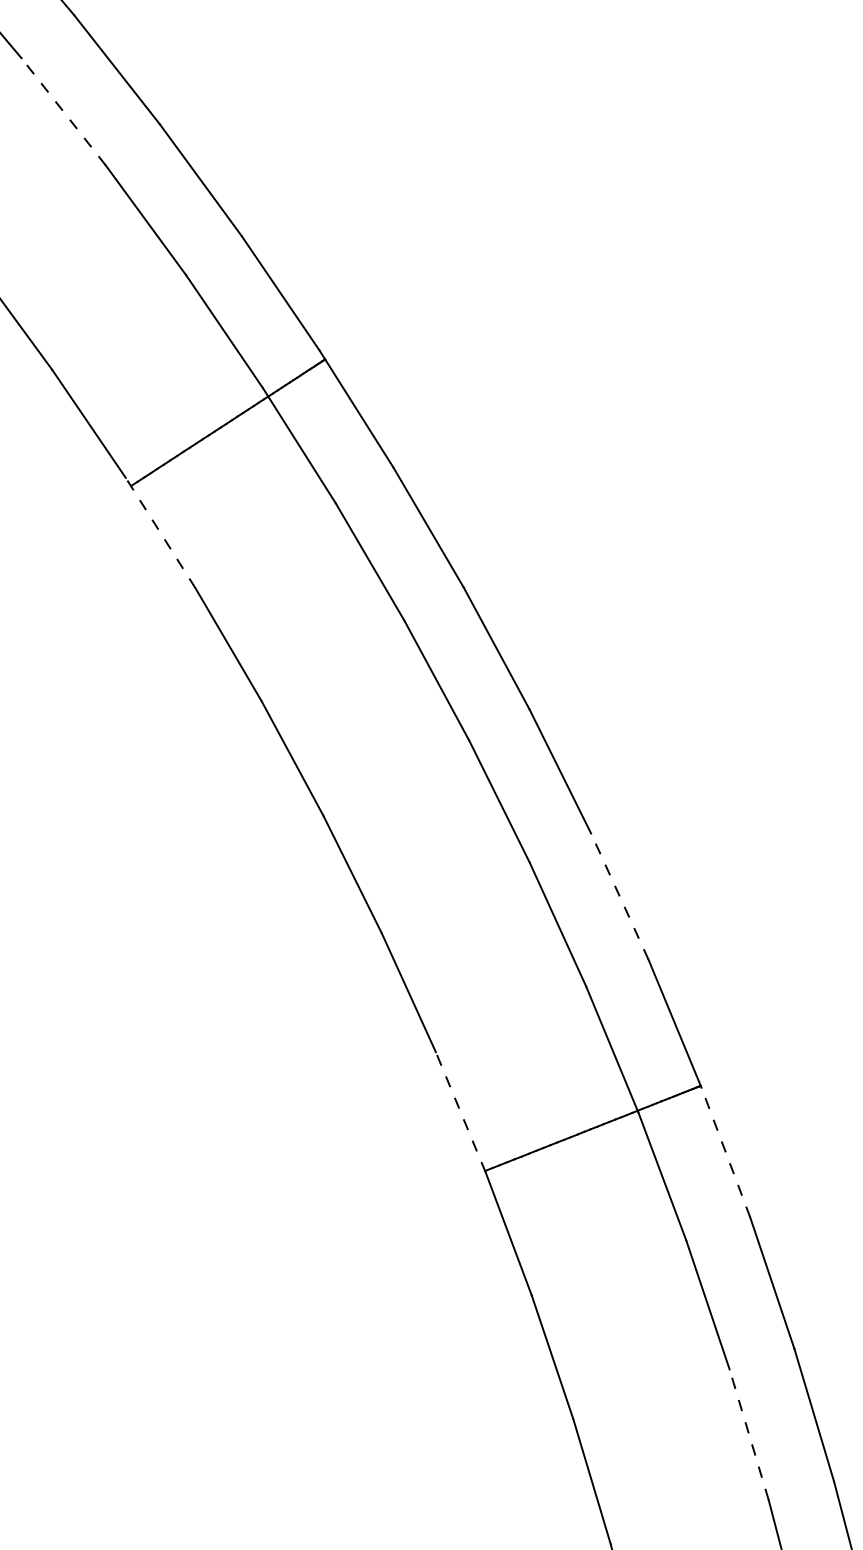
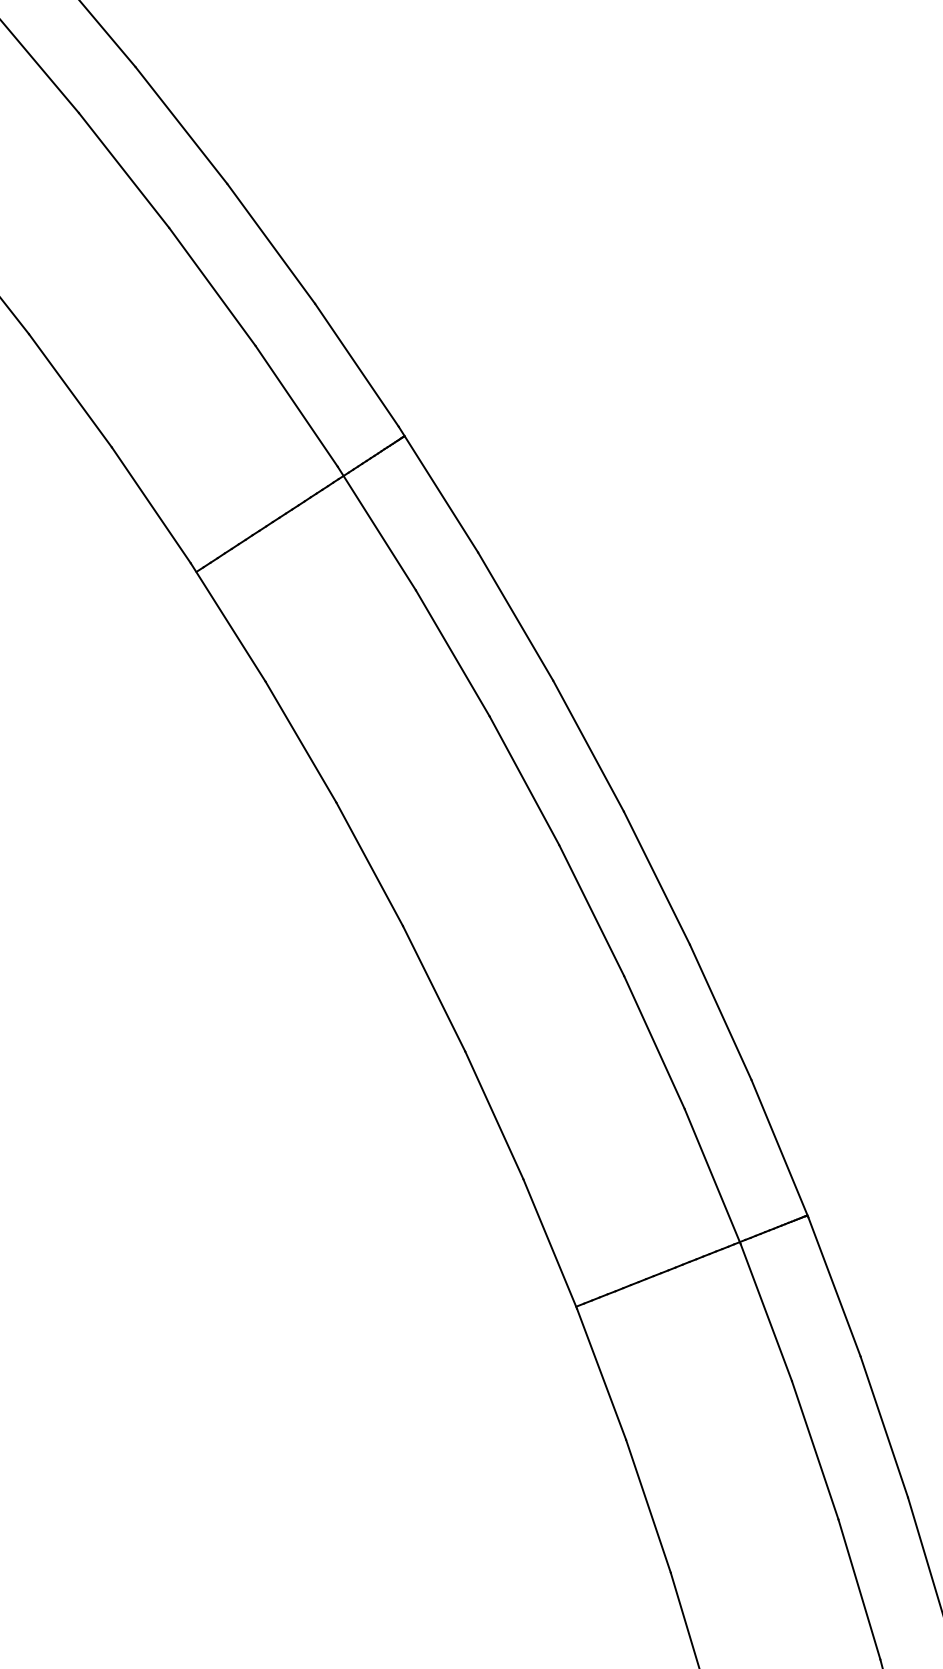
line: (63, 111) -> (123, 170), dashed -> solid
line: (160, 533) -> (227, 622), dashed -> solid
line: (619, 895) -> (720, 1011), dashed -> solid
line: (461, 1112) -> (550, 1243), dashed -> solid
line: (725, 1152) -> (834, 1286), dashed -> solid
line: (749, 1434) -> (859, 1589), dashed -> solid

